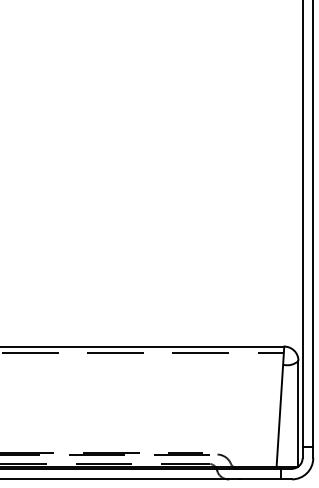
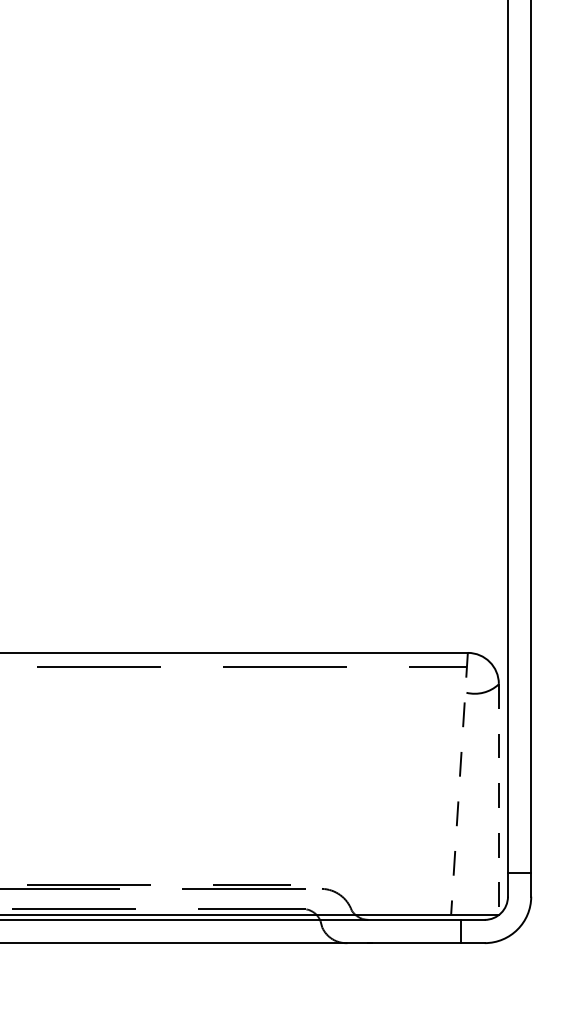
line: (280, 406) -> (459, 783), solid -> dashed
line: (298, 413) -> (498, 799), solid -> dashed

